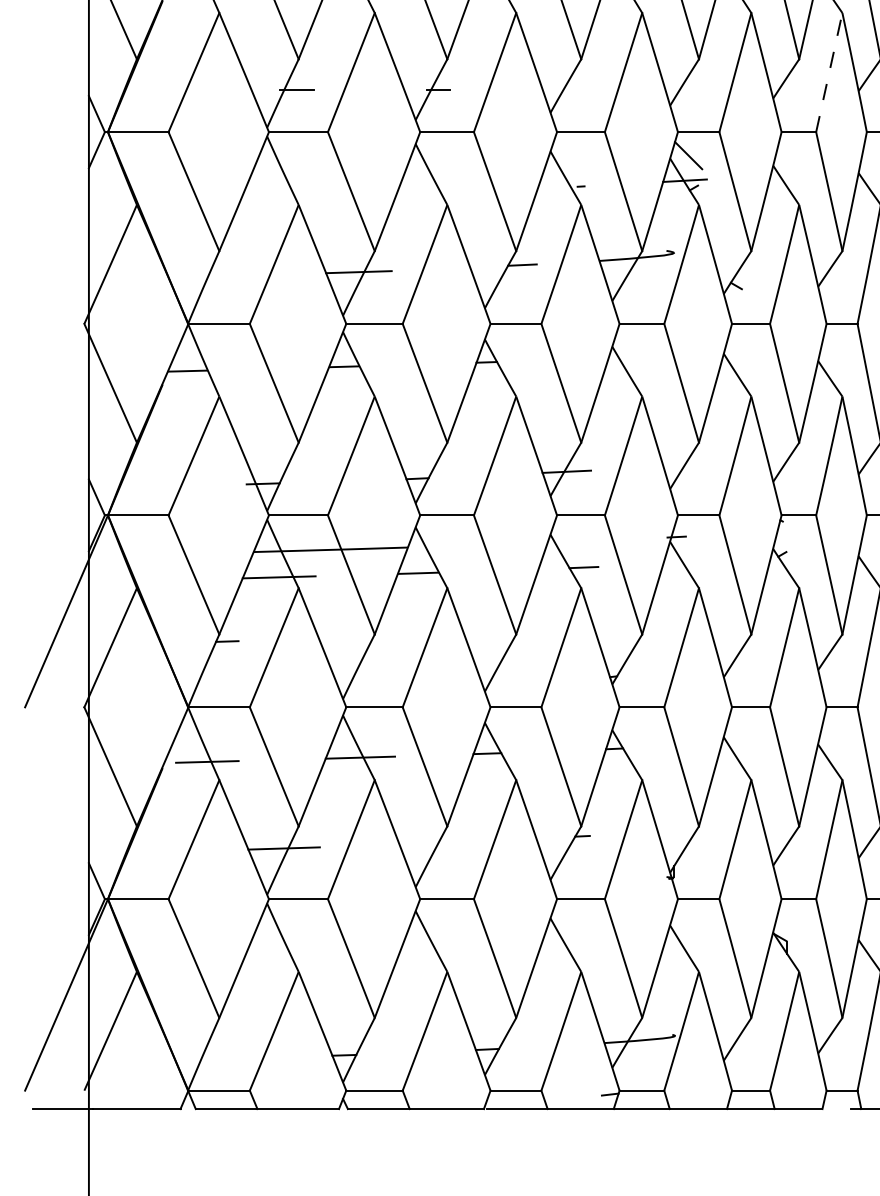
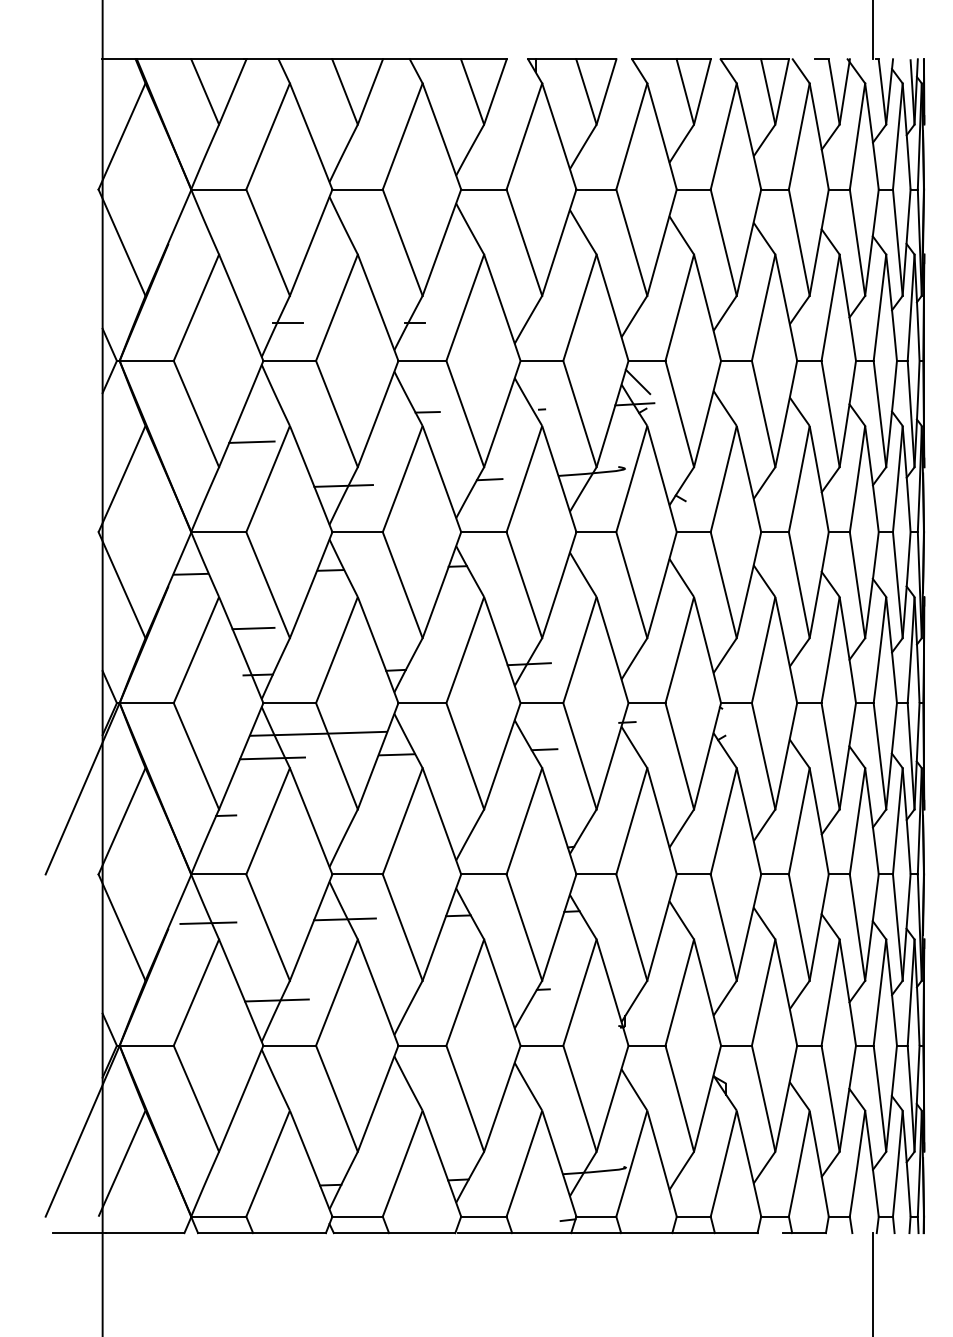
line: (829, 72) -> (763, 307), dashed -> solid
line: (452, 189) -> (427, 412), added
line: (255, 222) -> (251, 441), added
line: (257, 431) -> (253, 628), added

